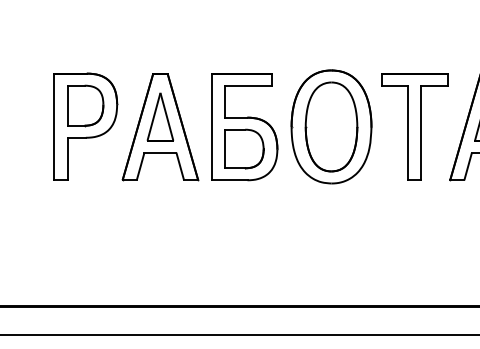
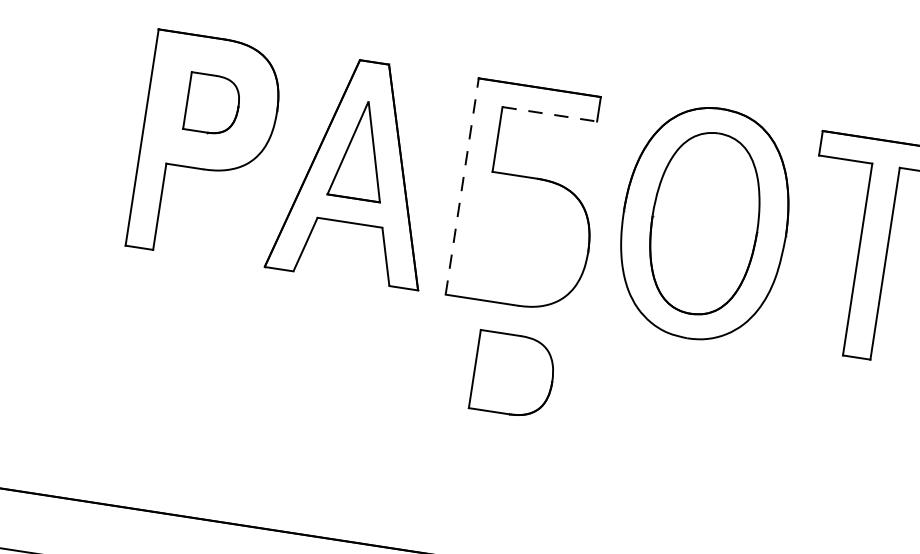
line: (249, 85) -> (551, 114), solid -> dashed
part: (85, 105) -> (212, 103), size x0.7
line: (211, 126) -> (461, 185), solid -> dashed
part: (244, 148) -> (513, 373), moved

